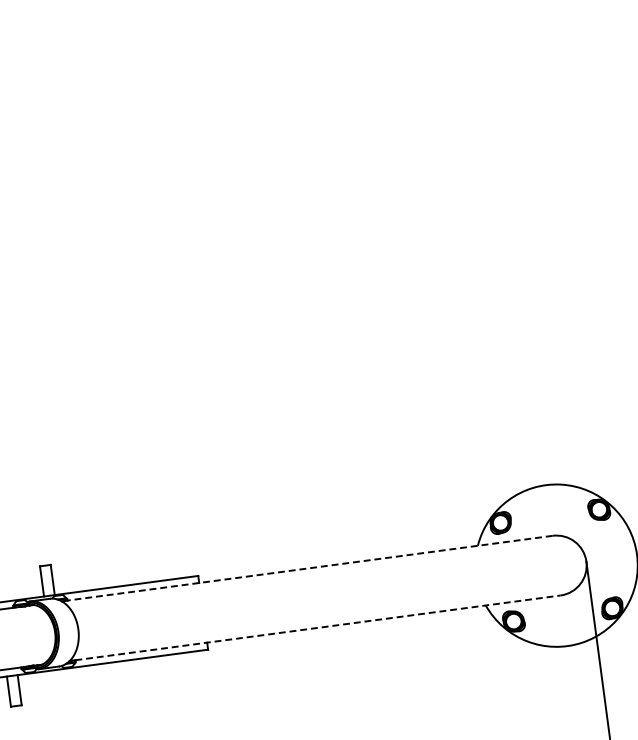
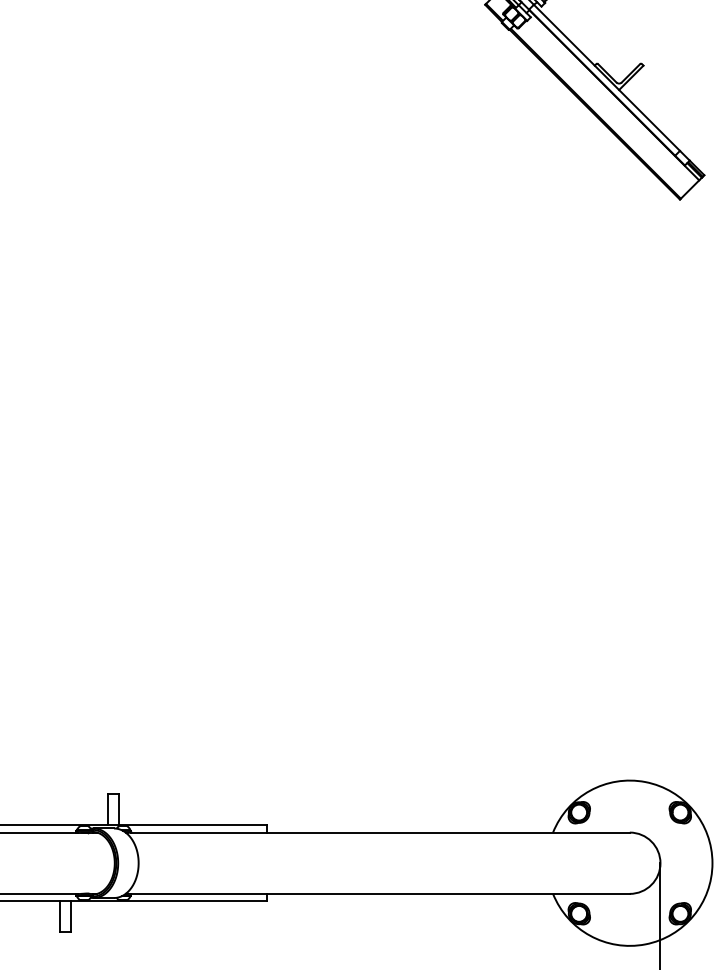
line: (309, 568) -> (380, 832), dashed -> solid
line: (318, 627) -> (381, 893), dashed -> solid

